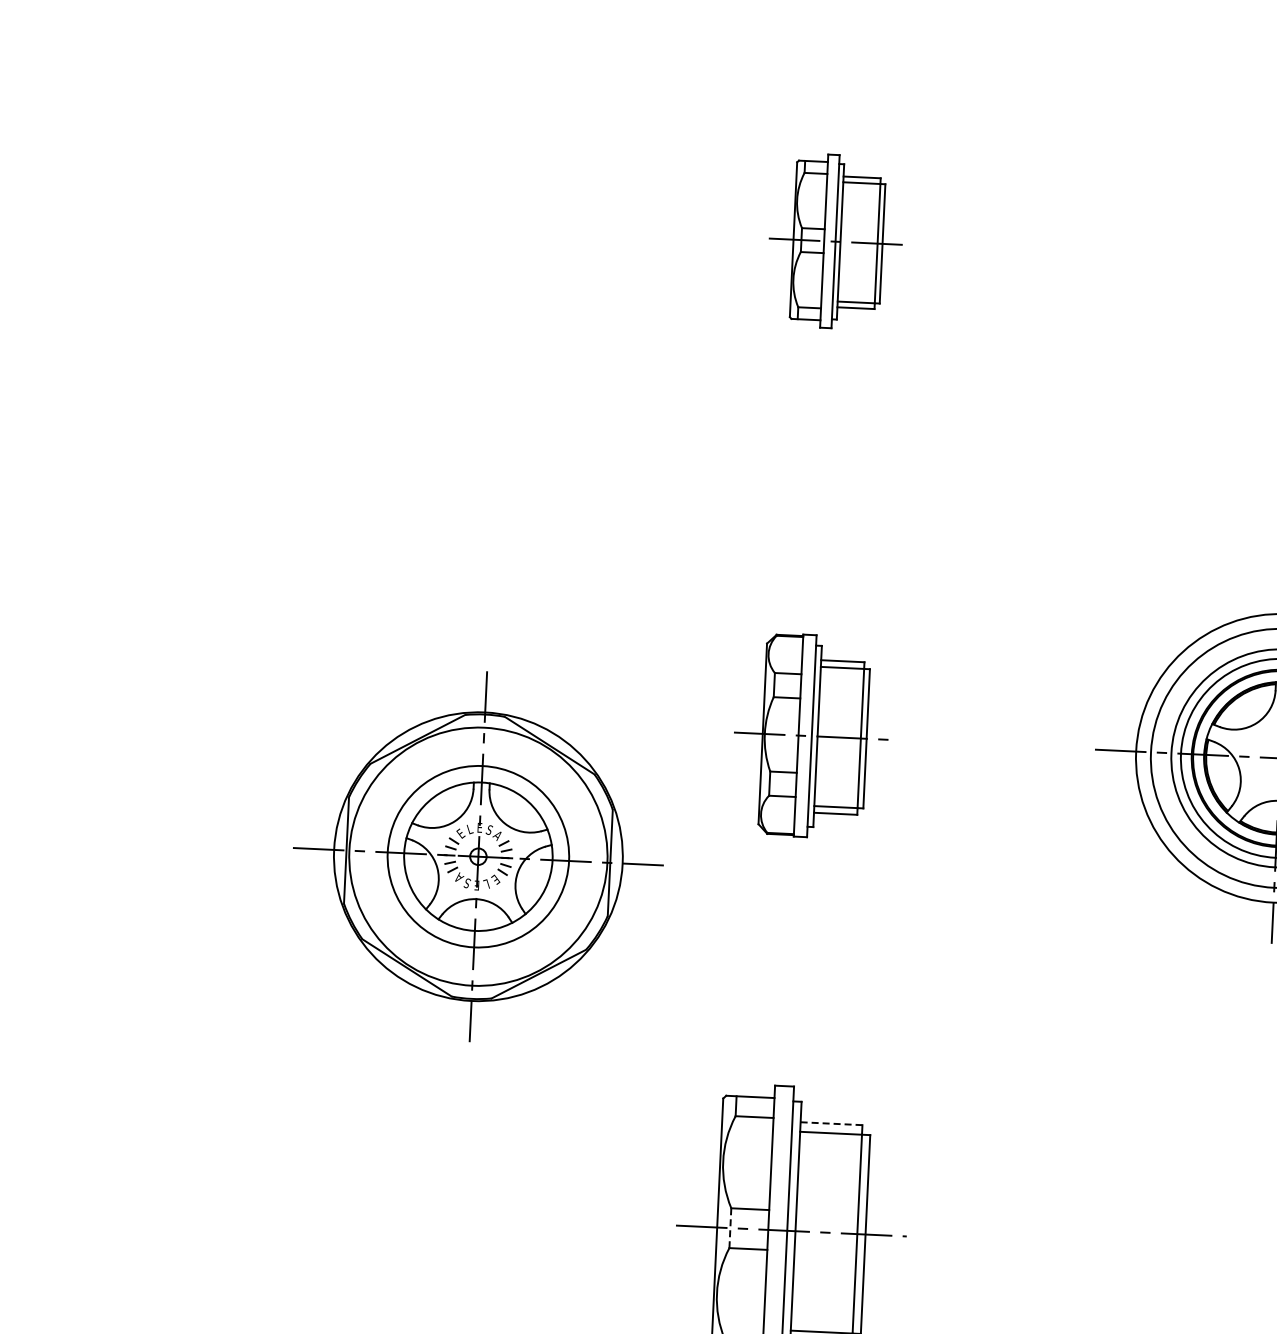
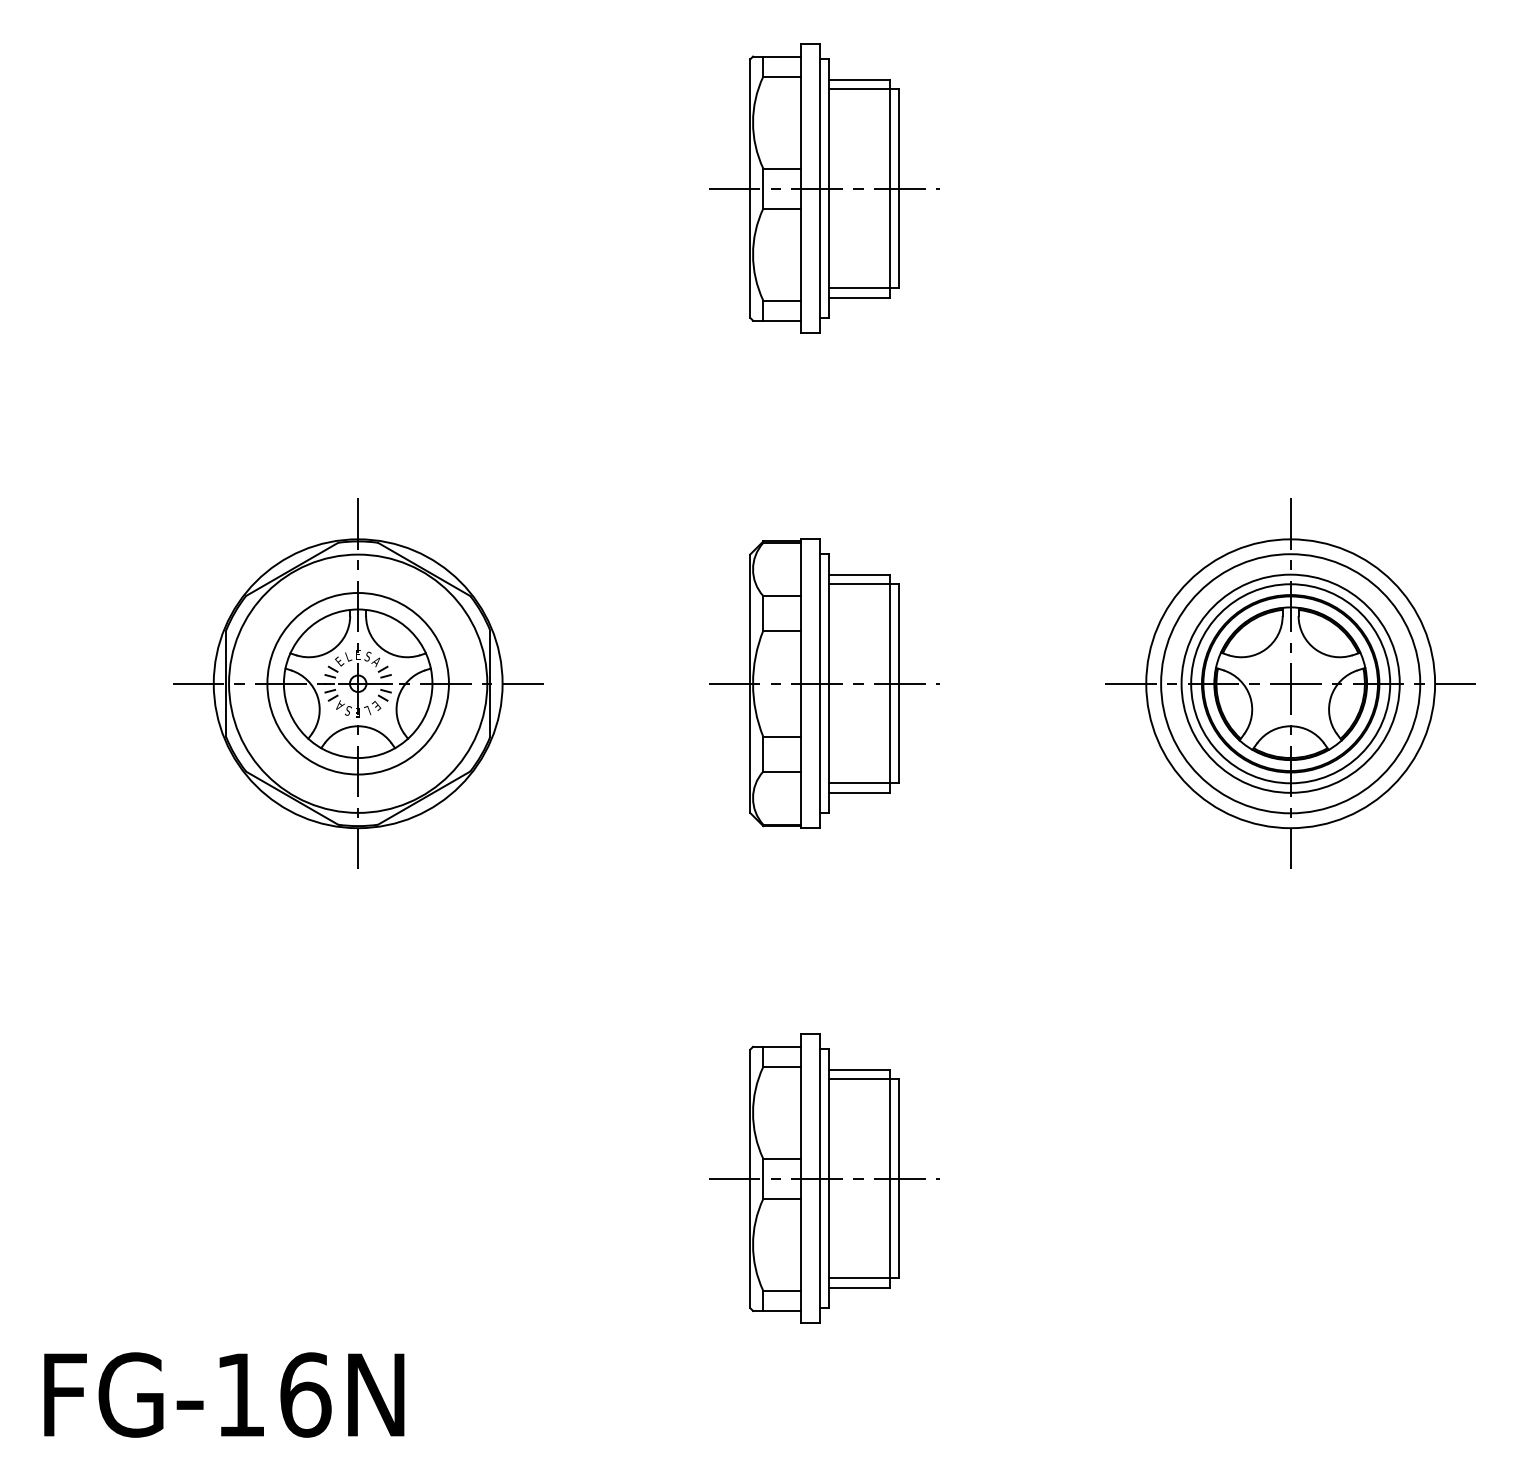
part: (838, 241) -> (824, 188), size x1.67
part: (814, 736) -> (824, 683), size x1.43
part: (478, 856) -> (358, 683), moved
line: (831, 1123) -> (859, 1069), dashed -> solid
line: (730, 1227) -> (763, 1178), dashed -> solid

